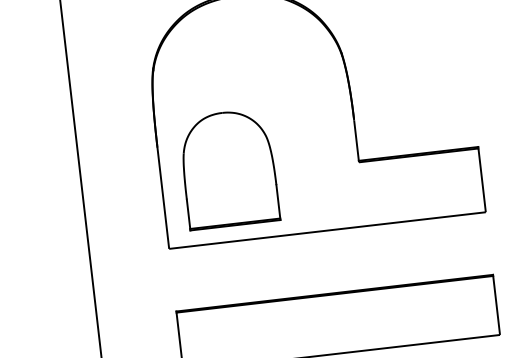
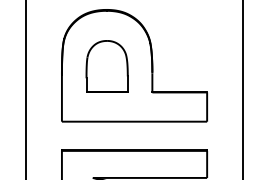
part: (227, 168) -> (106, 66), moved

